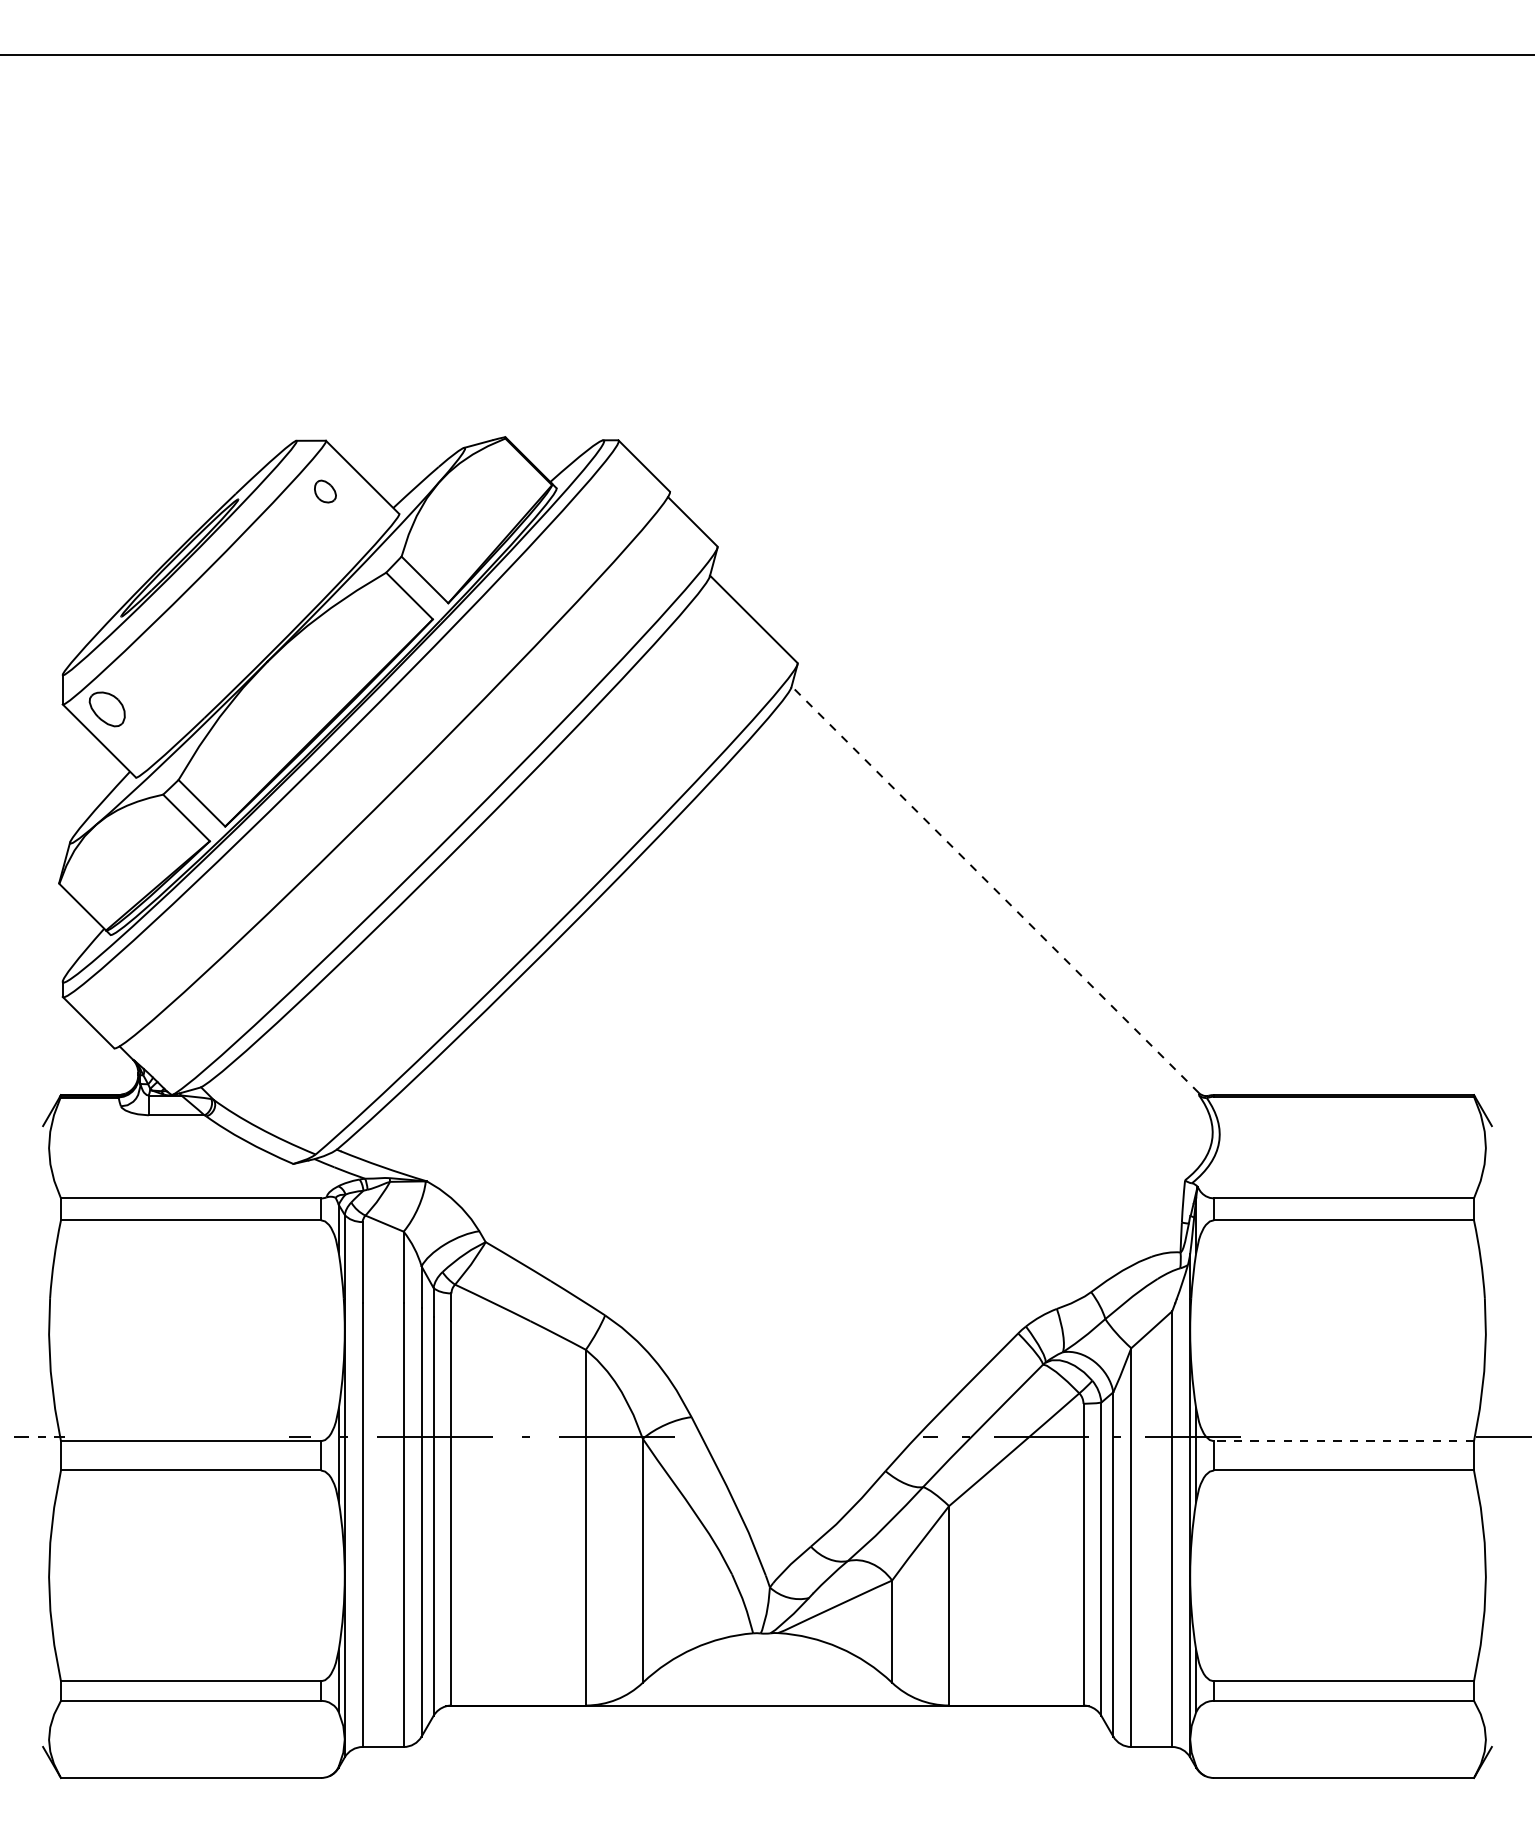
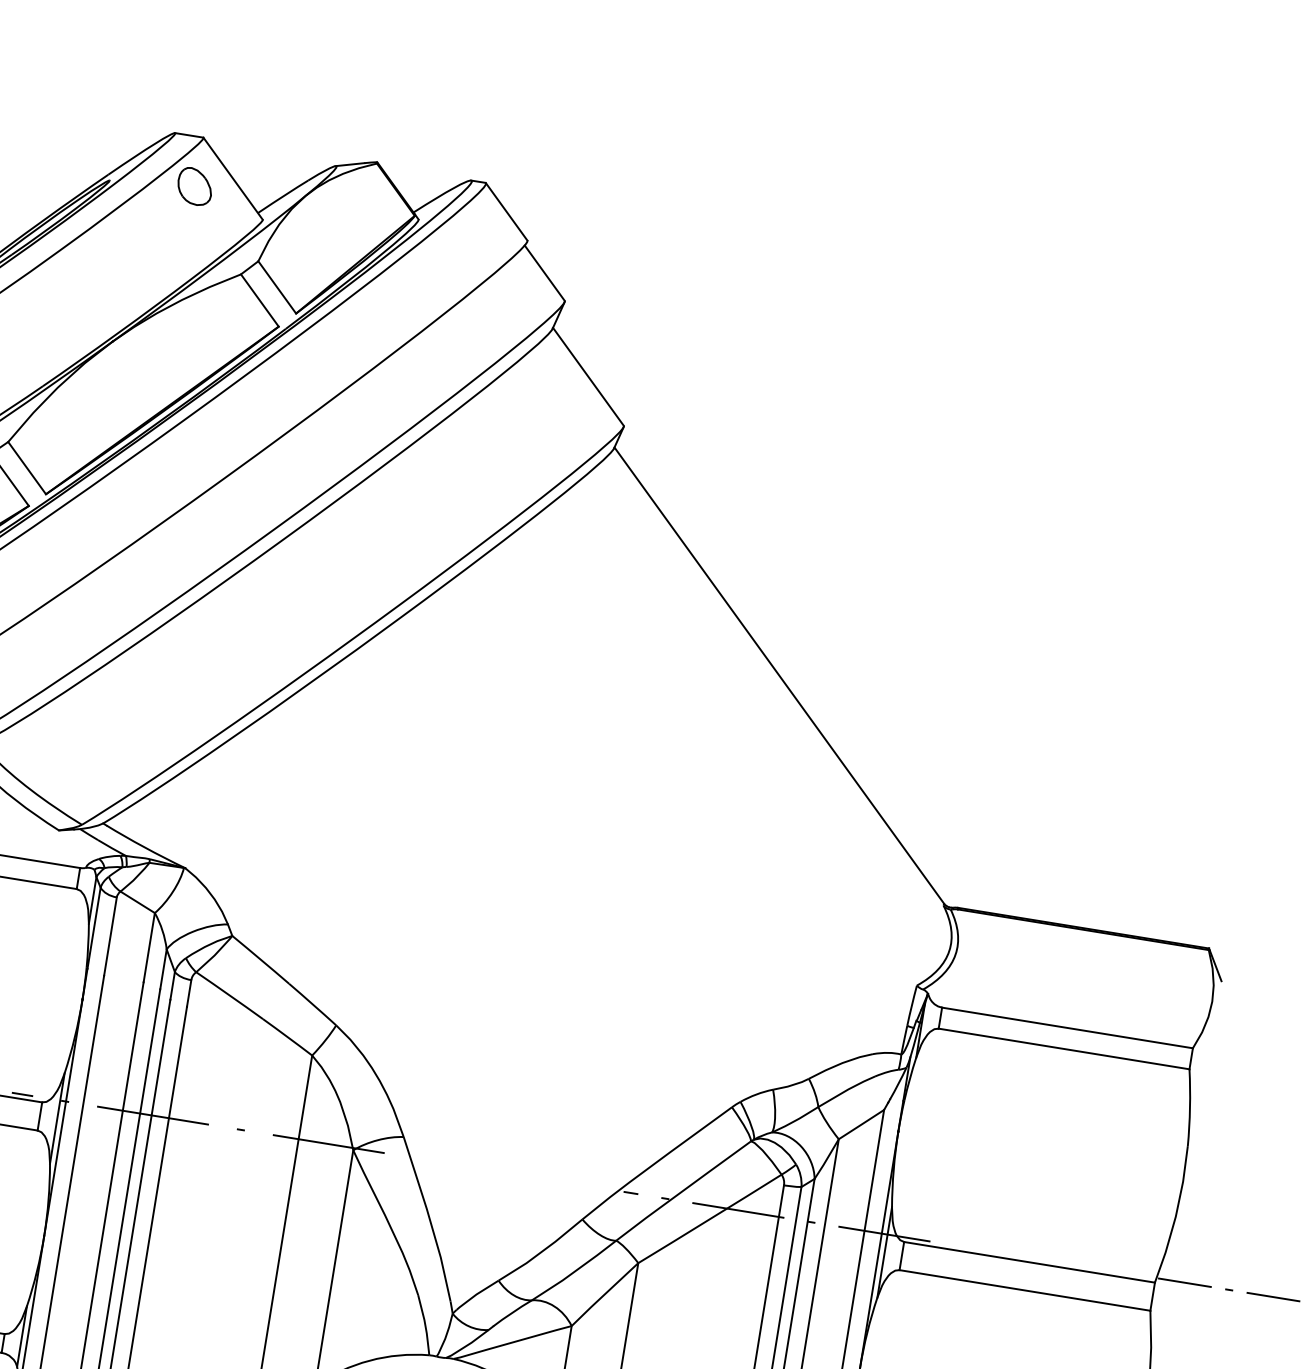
part: (325, 491) -> (195, 186), size x1.67
line: (995, 889) -> (779, 675), dashed -> solid
line: (1344, 1441) -> (1029, 1262), dashed -> solid

